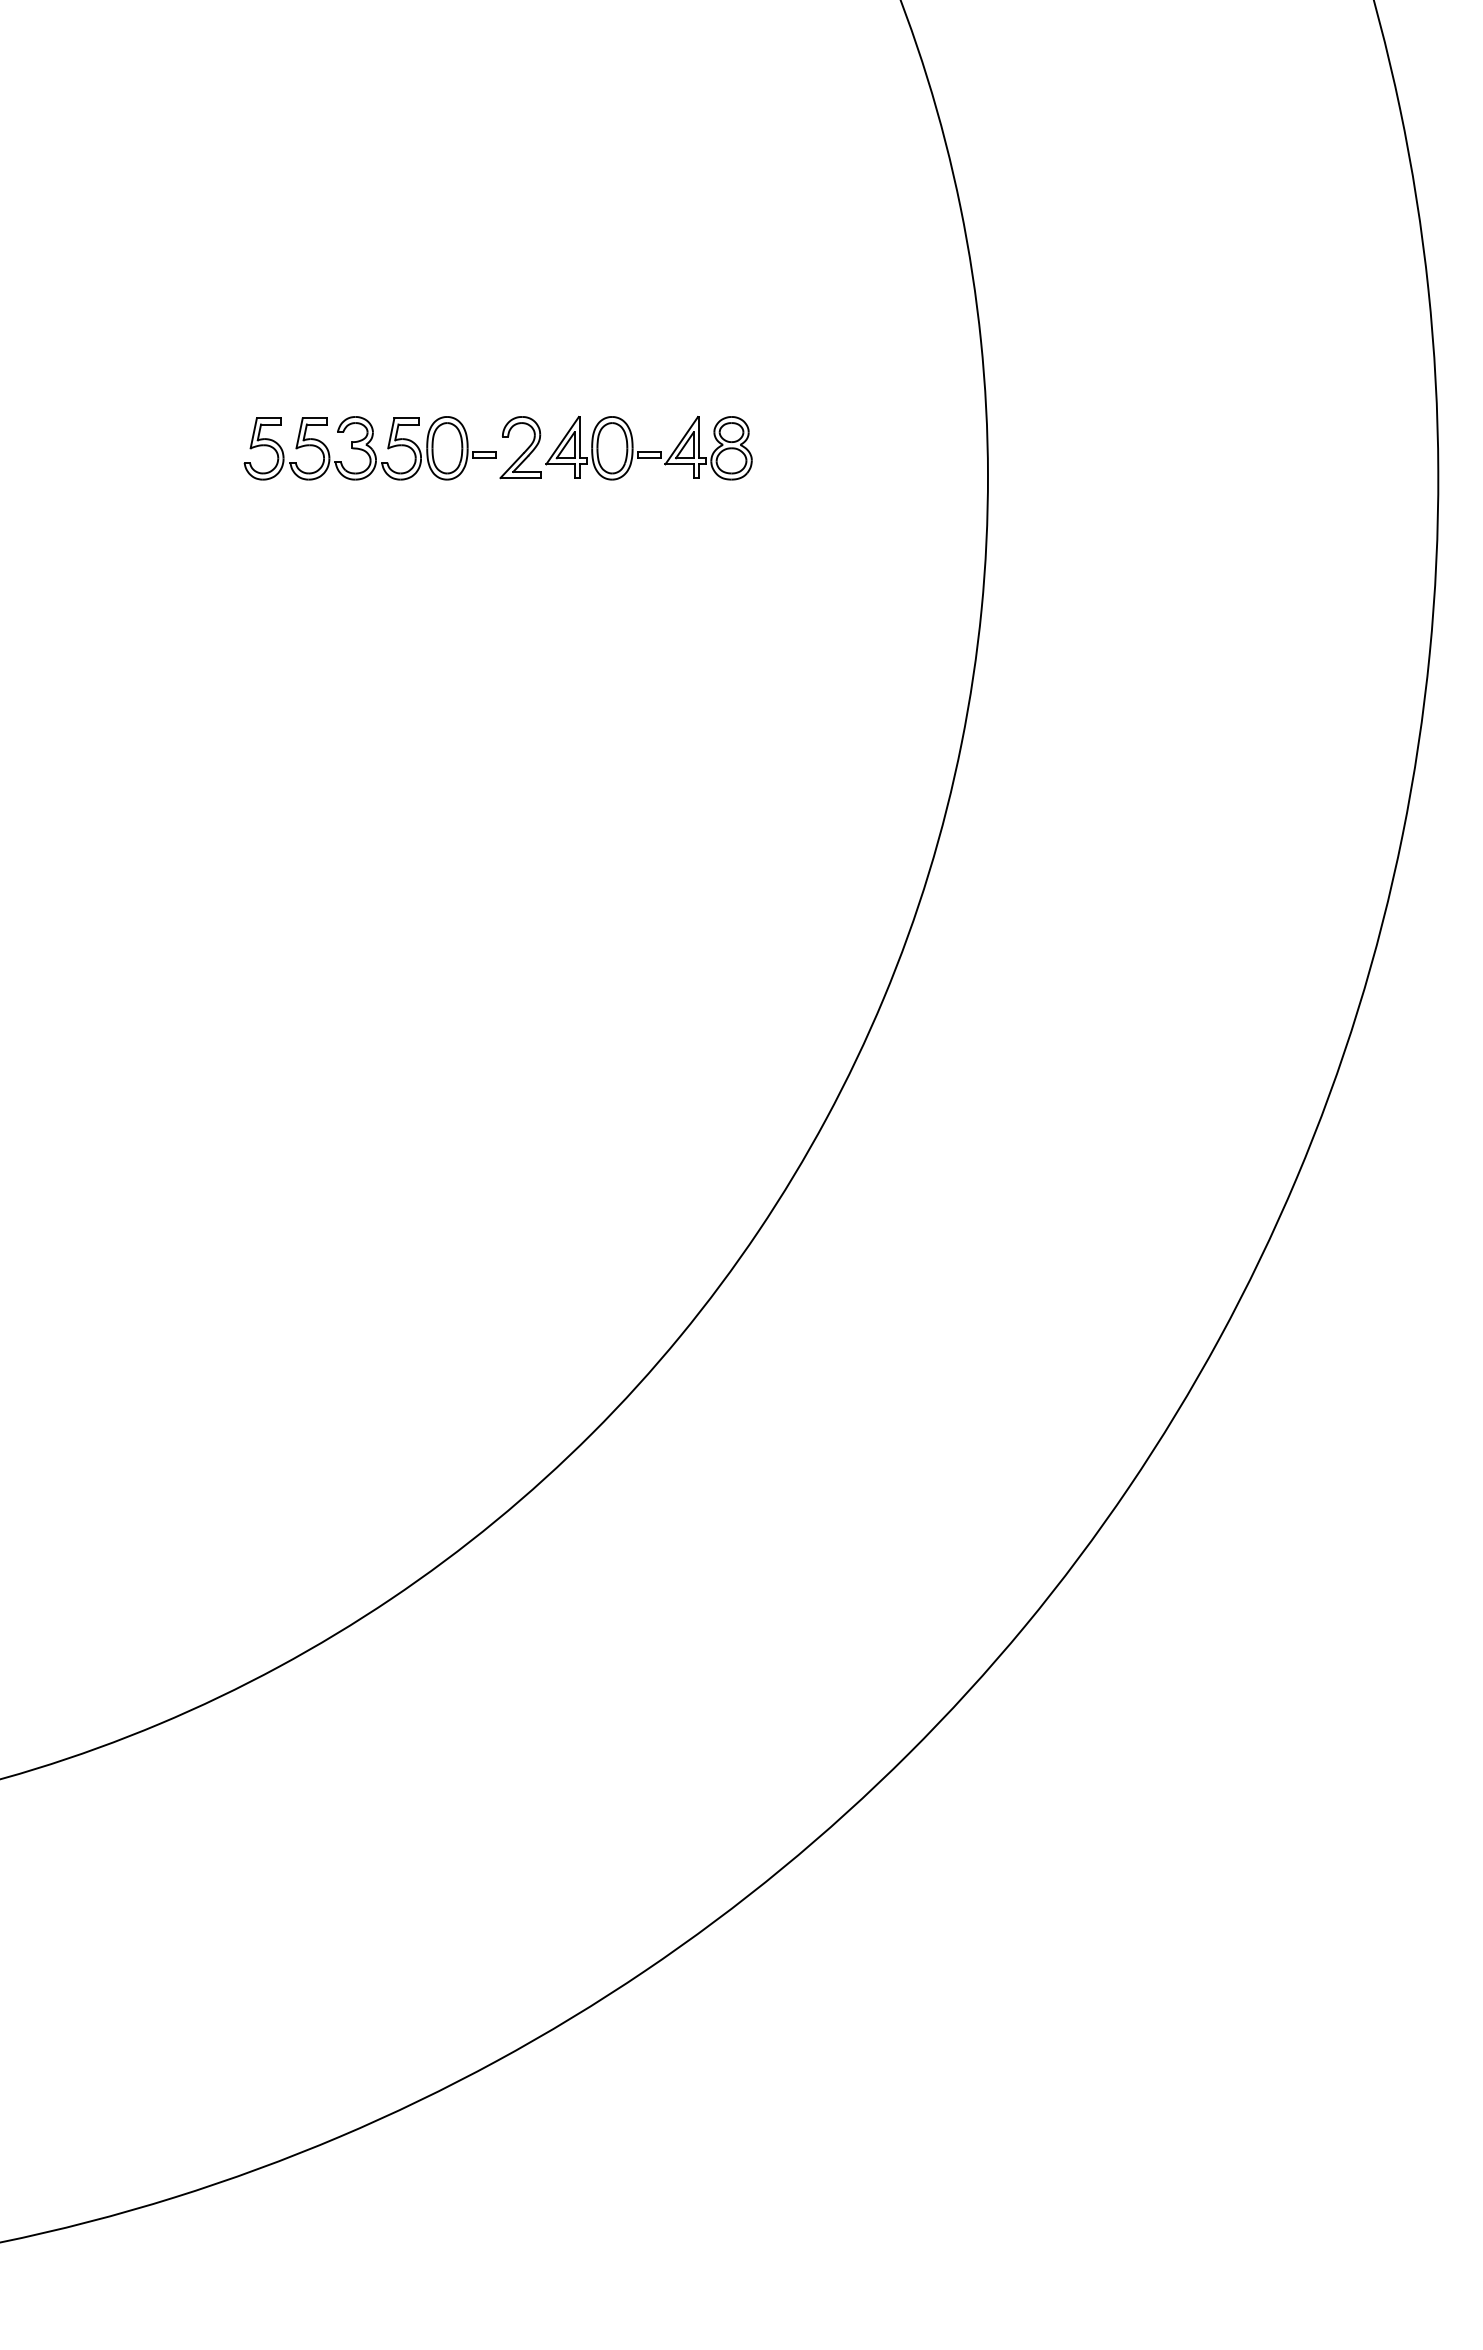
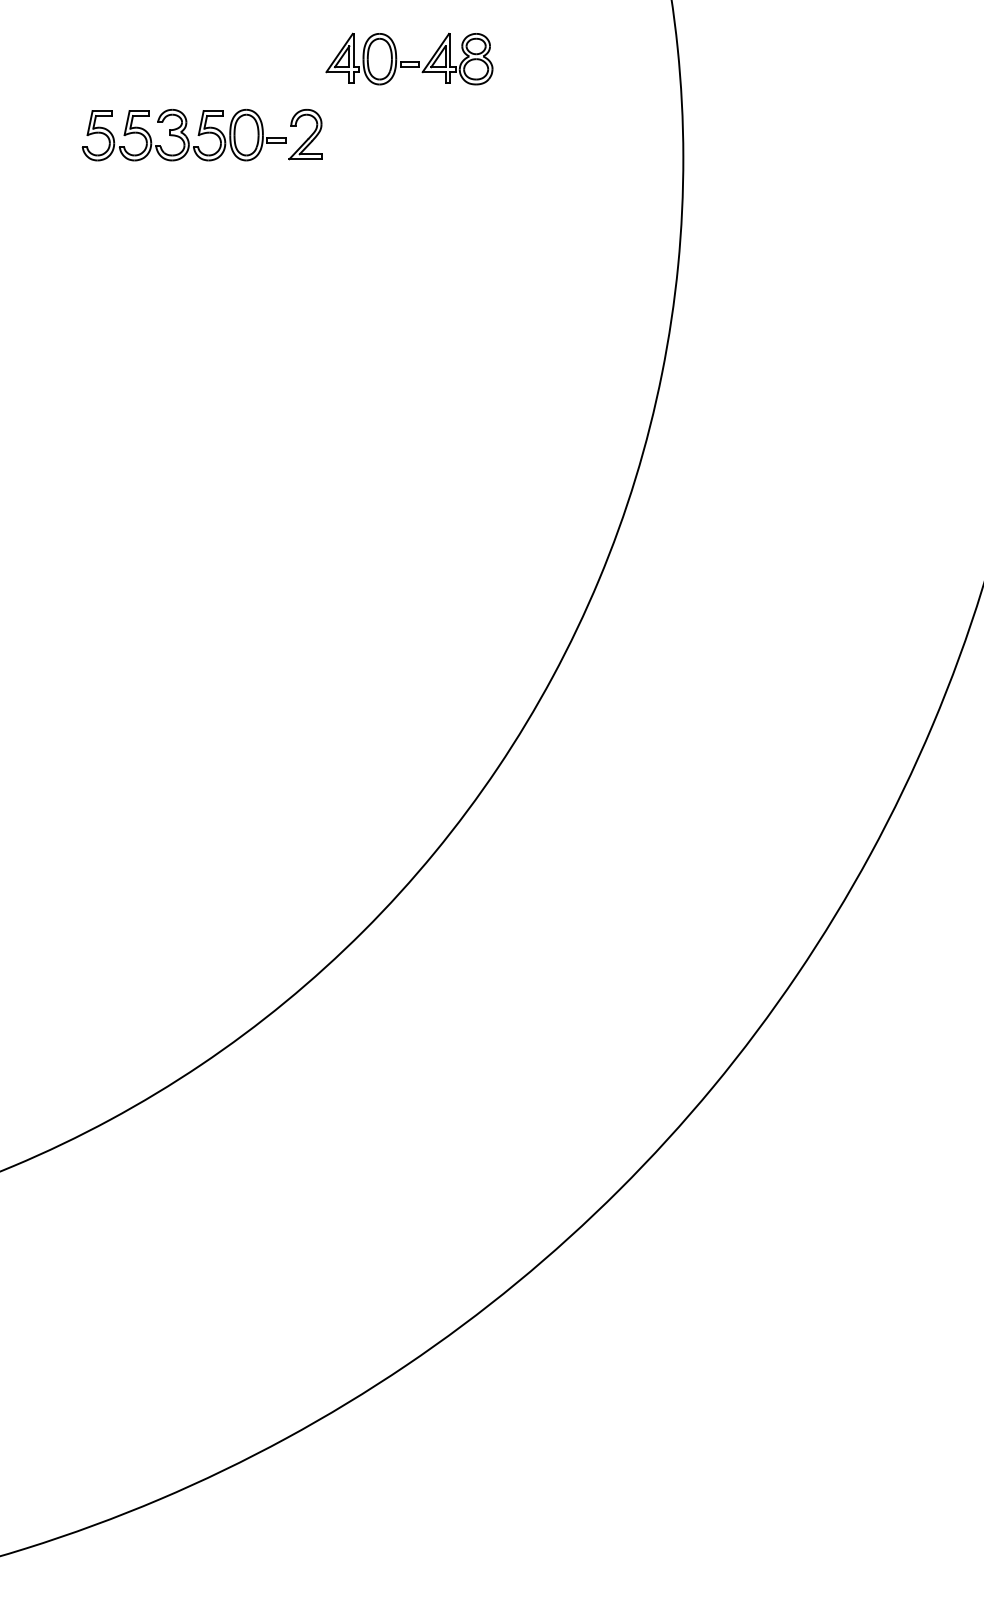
part: (648, 448) -> (409, 59), moved

